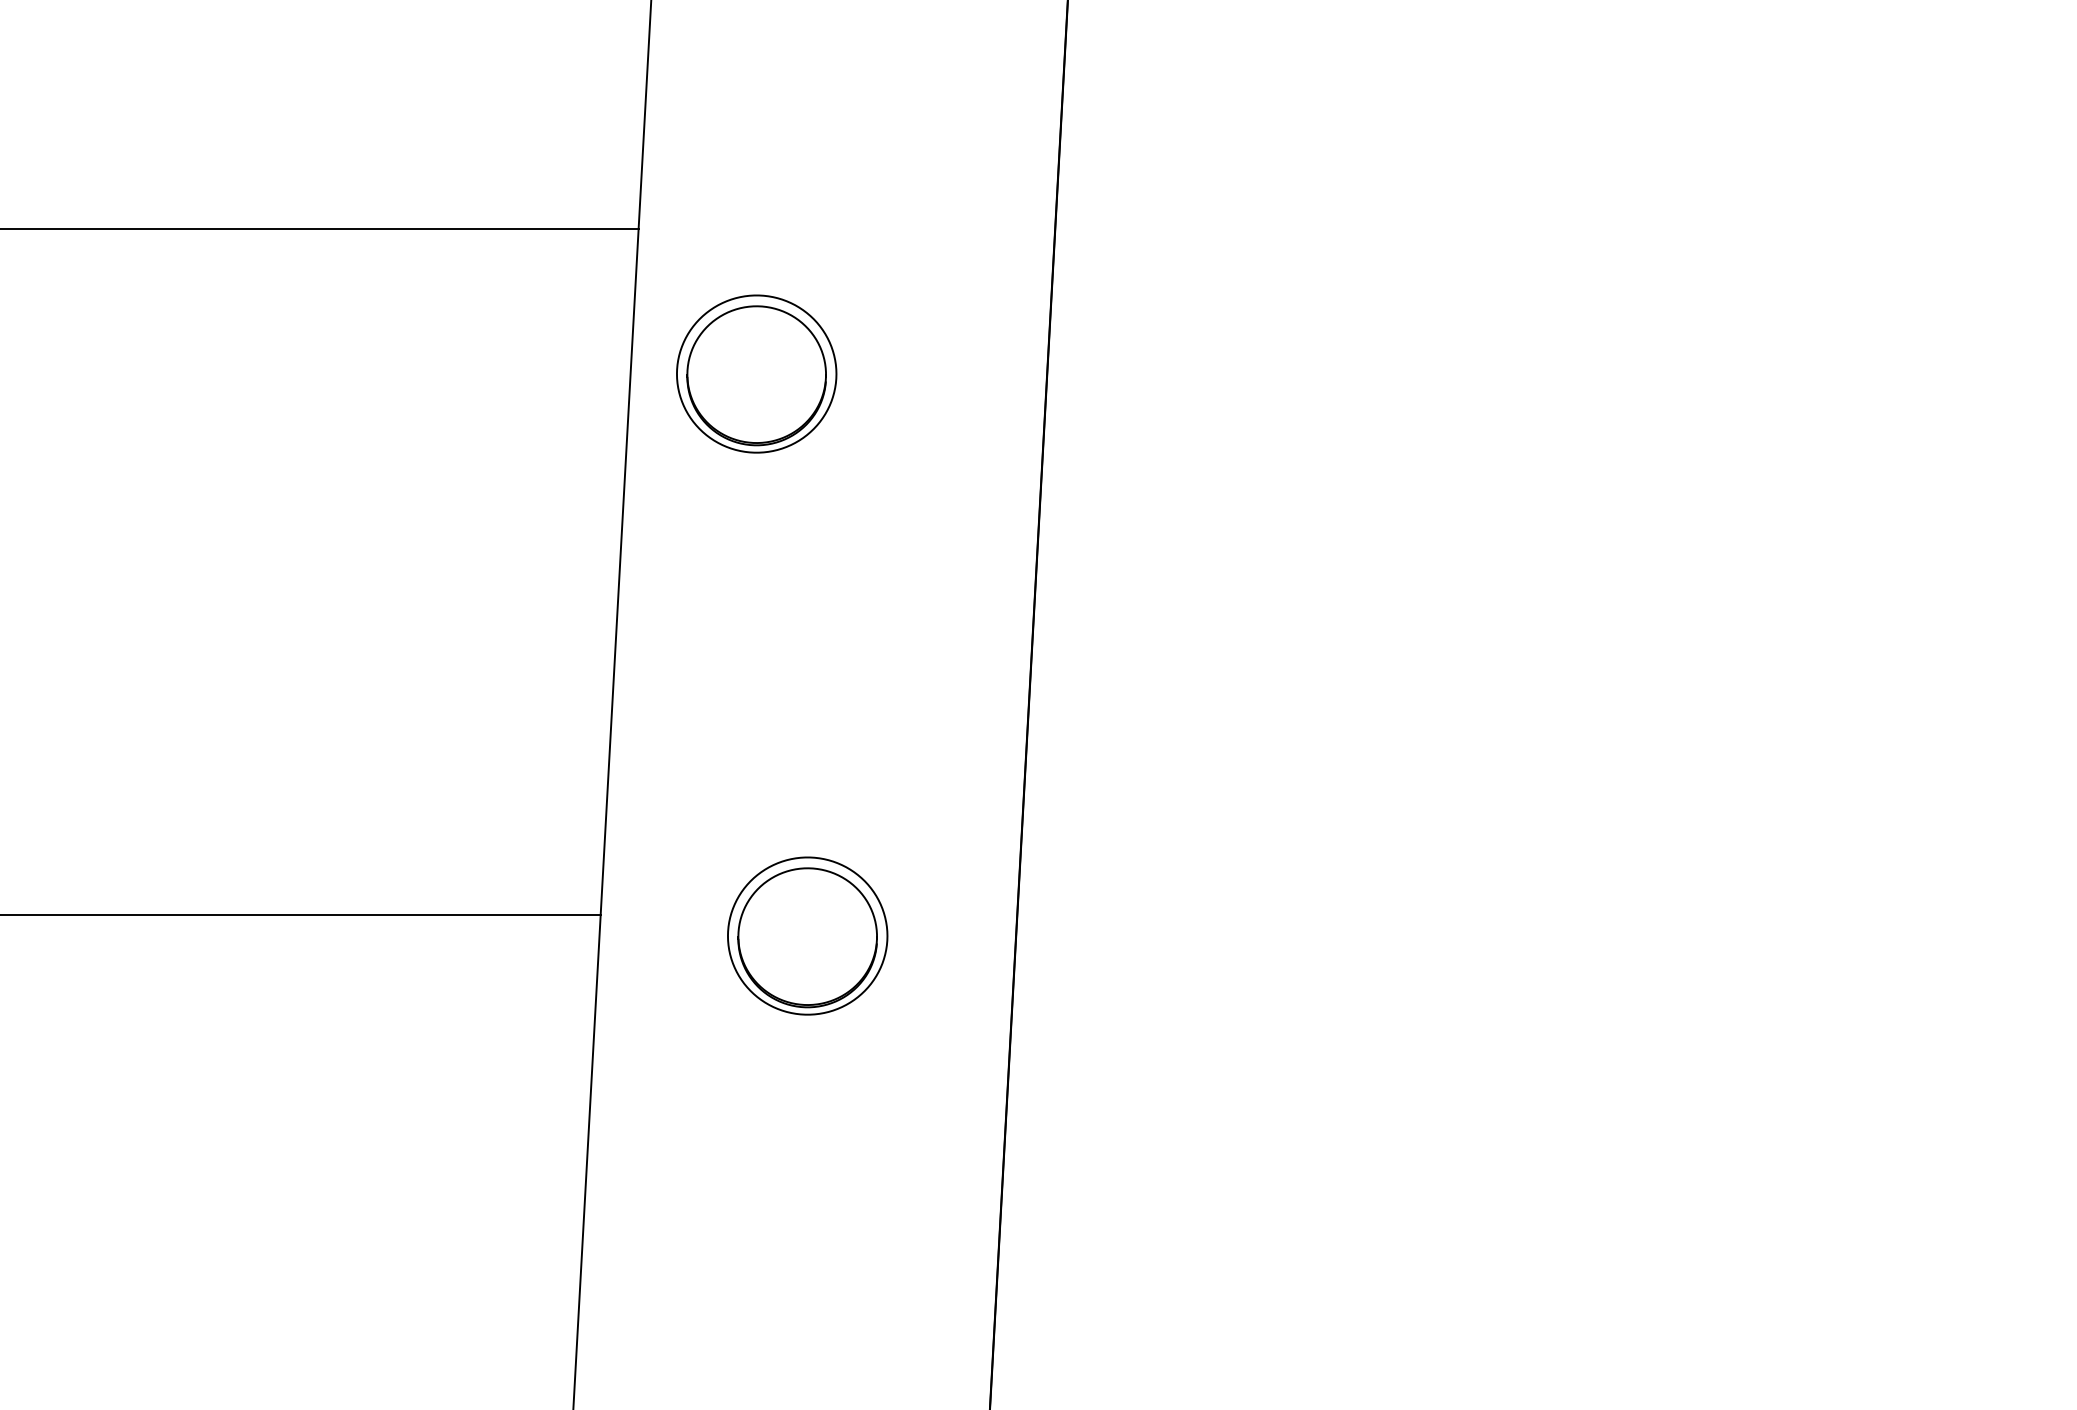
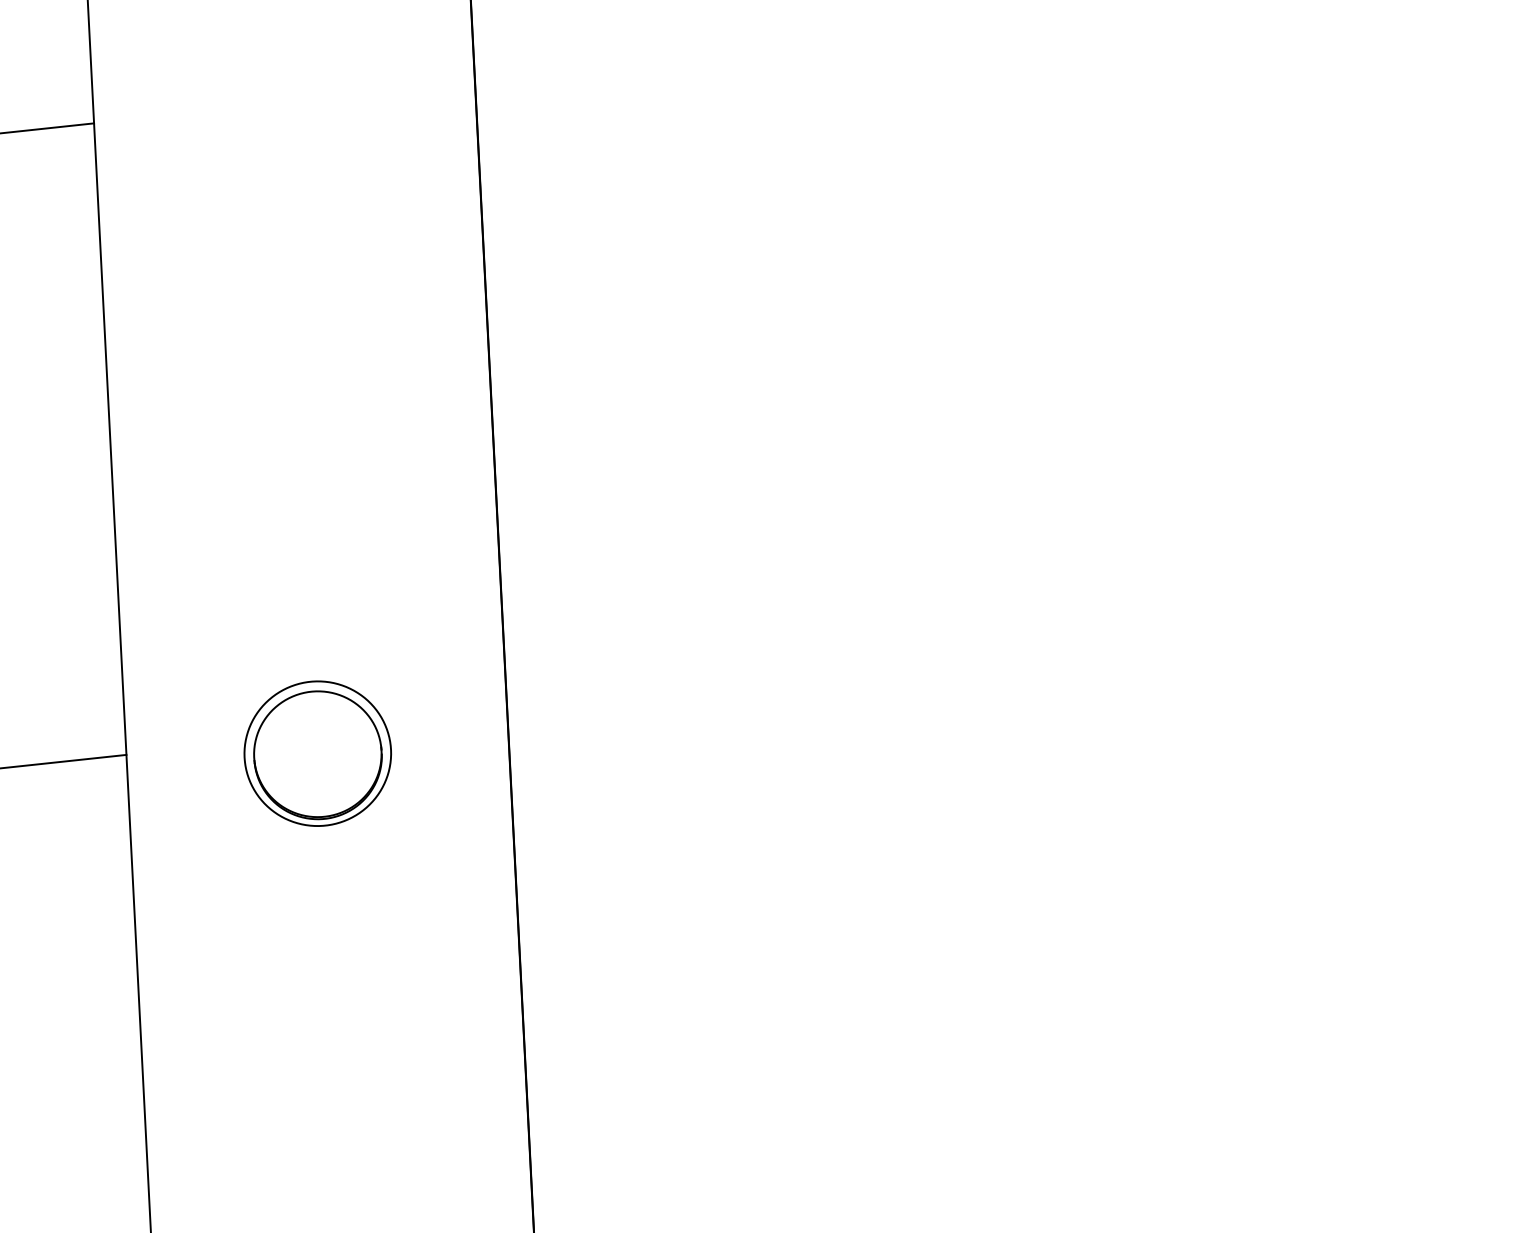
part: (756, 373) -> (216, 244), removed

